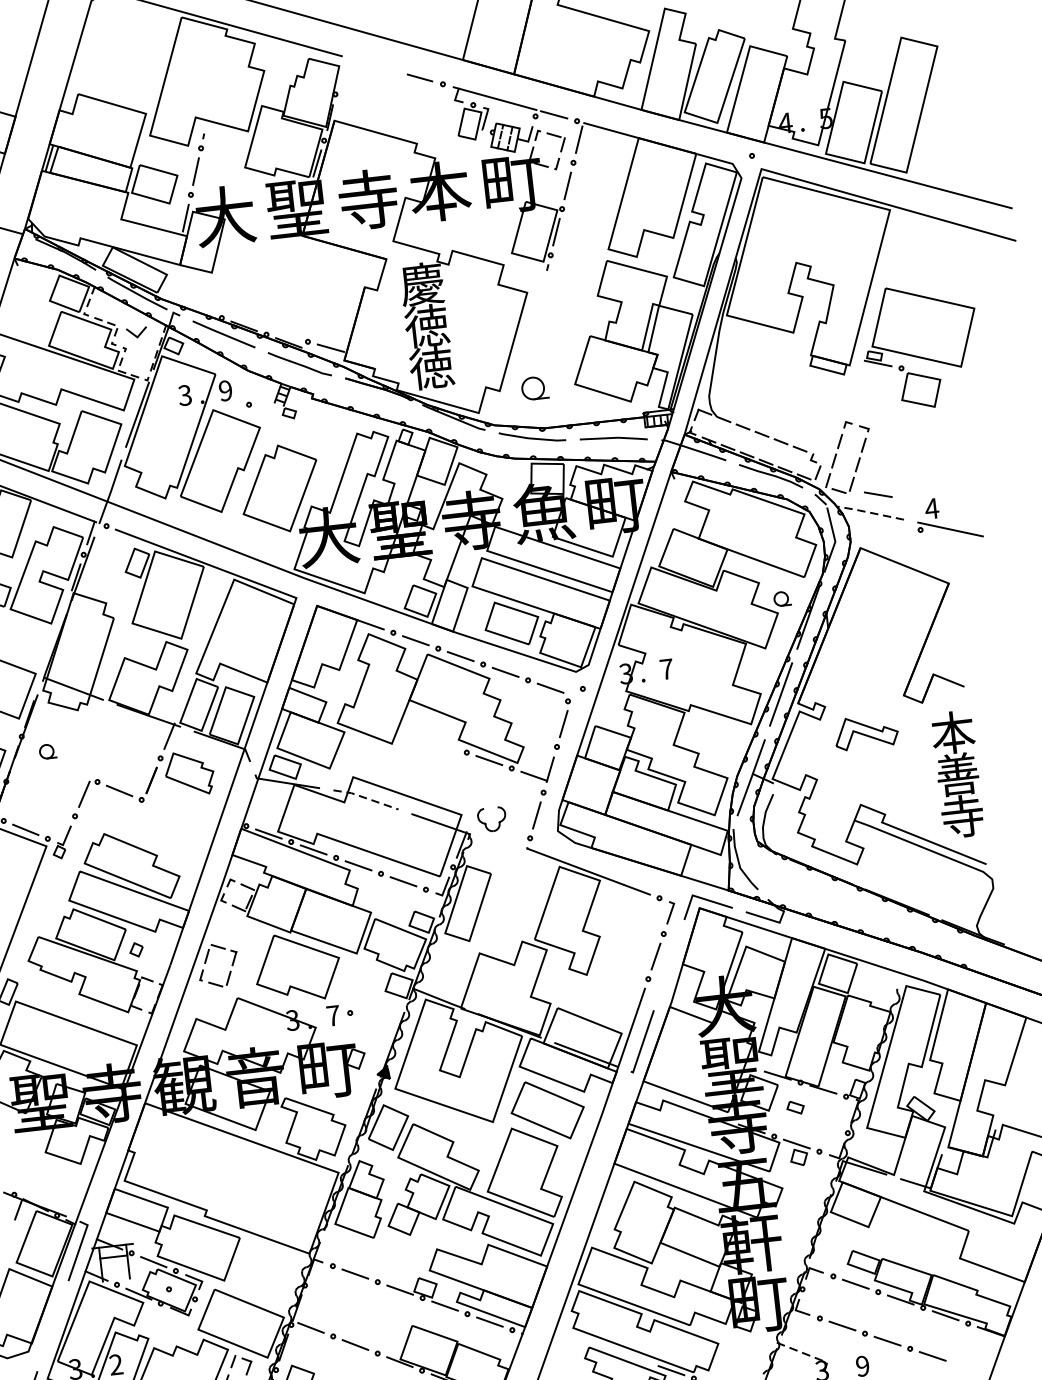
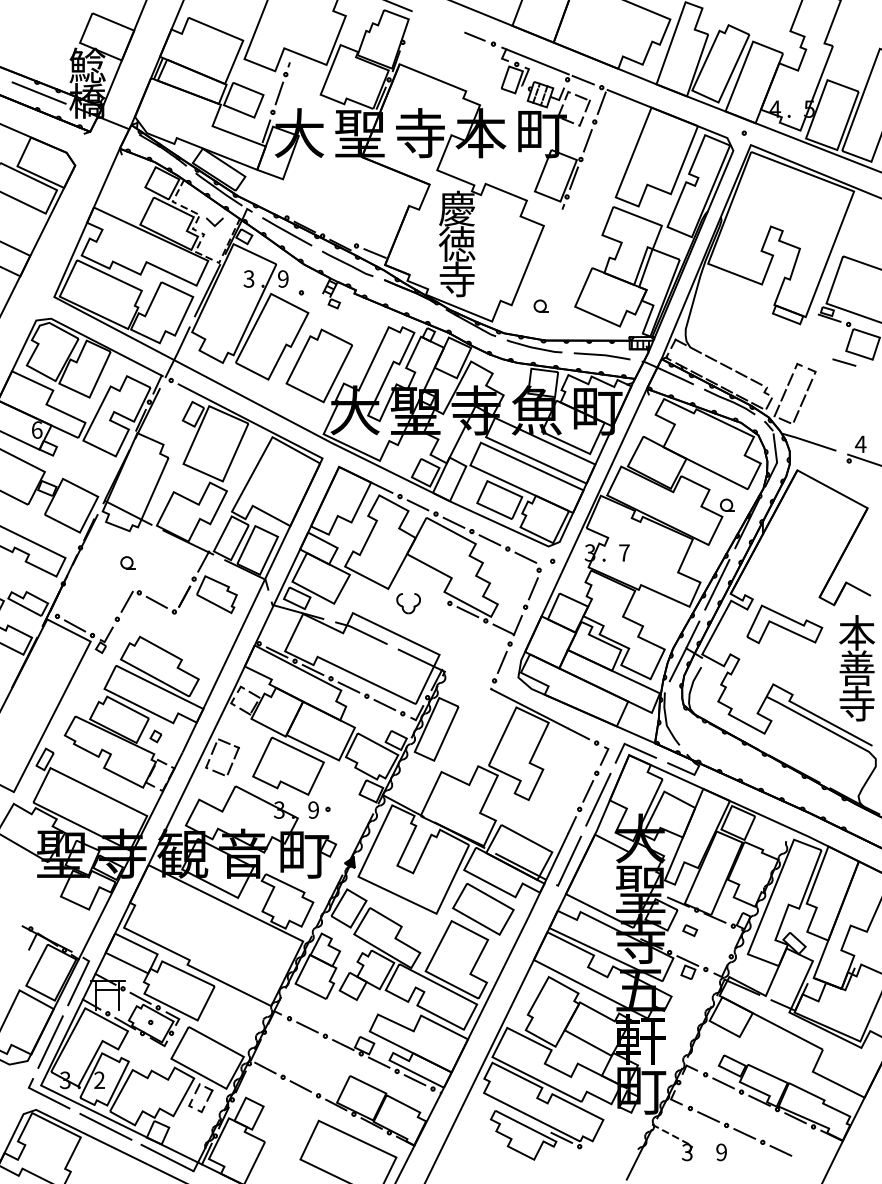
text: (430, 368) -> (456, 279), 徳 -> 寺
part: (533, 387) -> (540, 305), size x0.62
line: (878, 494) -> (844, 362), moved
line: (871, 513) -> (809, 442), dashed -> solid
part: (865, 732) -> (784, 624), size x1.43
part: (47, 751) -> (127, 562), moved
line: (365, 797) -> (361, 631), dashed -> solid
part: (491, 819) -> (408, 603), moved
line: (669, 964) -> (598, 799), added
text: (333, 1015) -> (313, 809), 7 -> 9
line: (52, 1325) -> (50, 1041), added

